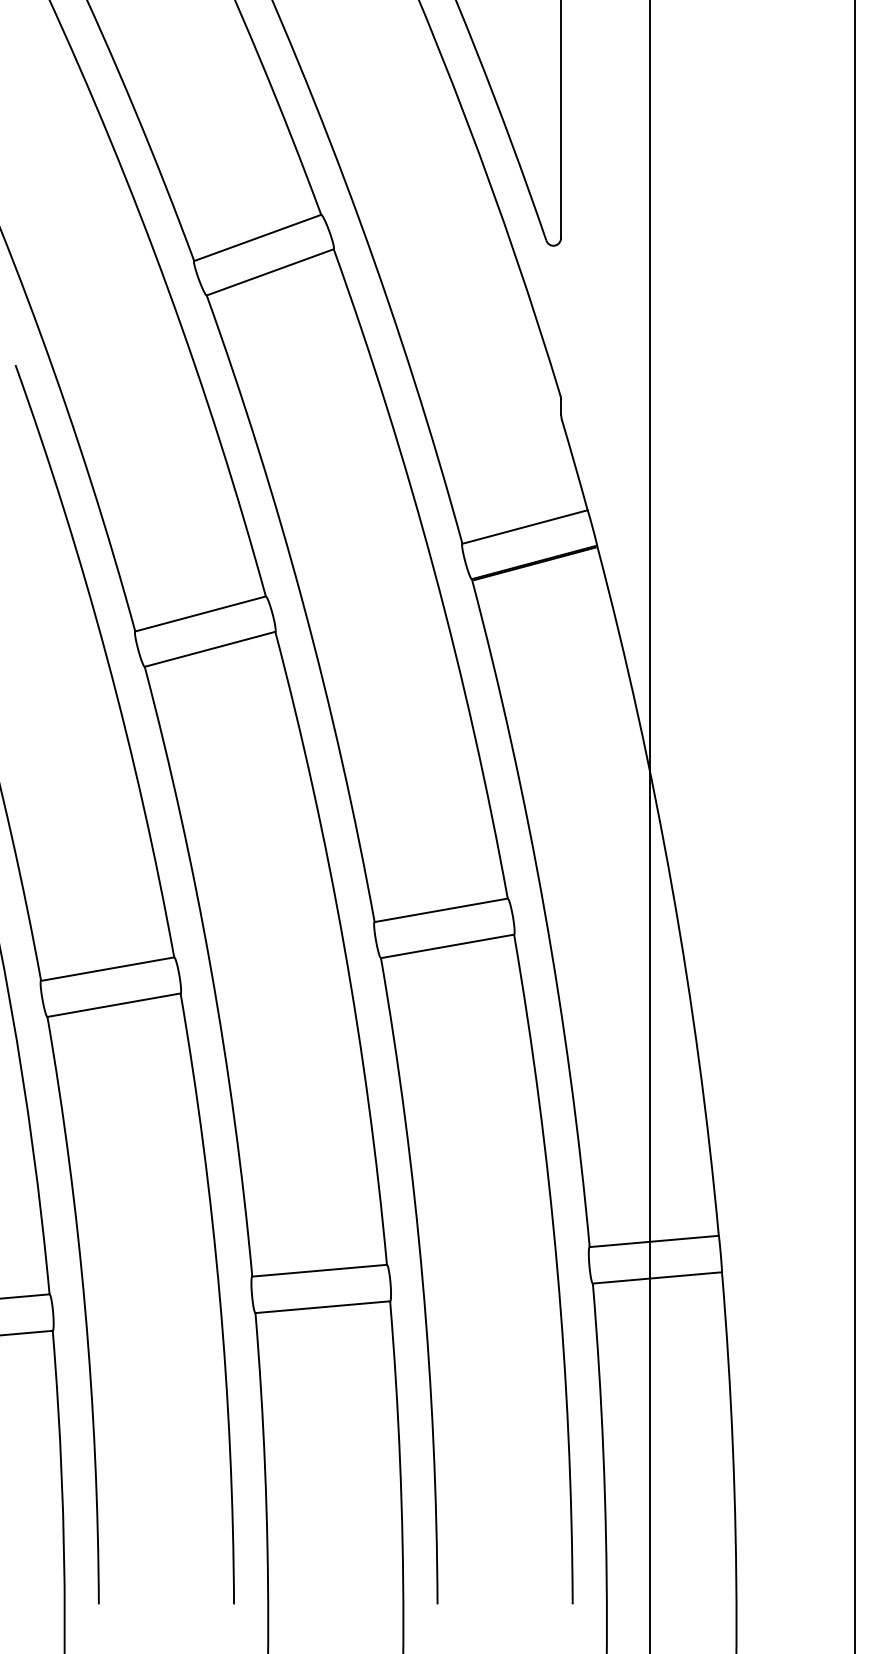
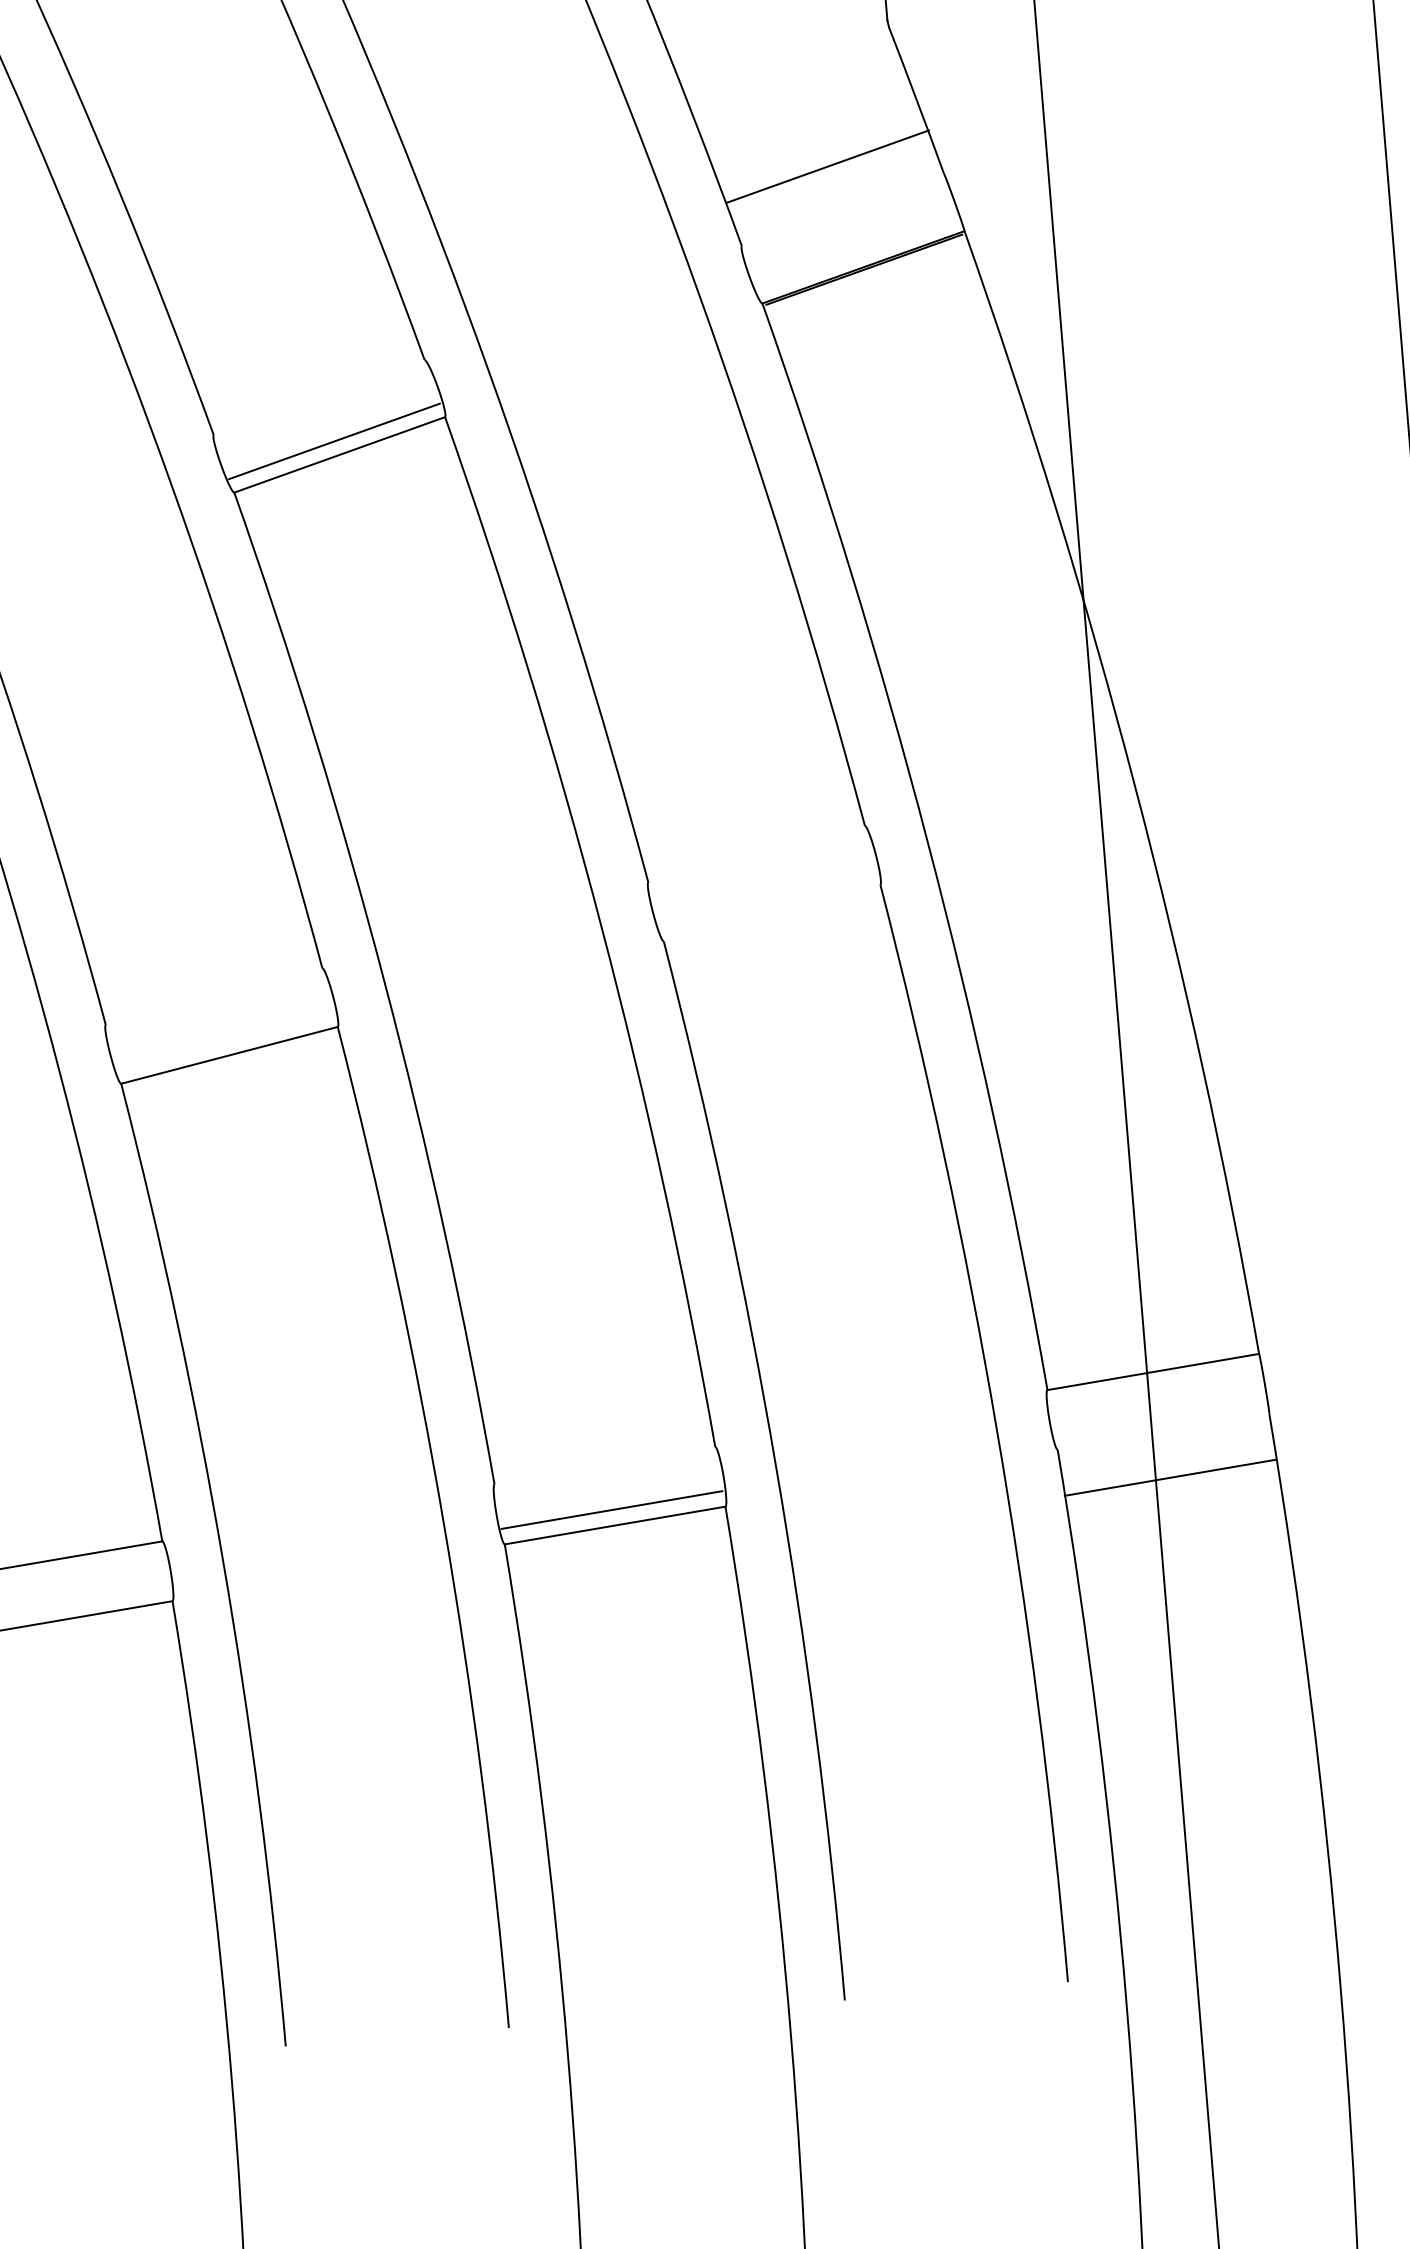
line: (524, 526) -> (826, 165), moved
line: (200, 613) -> (334, 440), moved
line: (440, 910) -> (755, 854), removed
line: (447, 946) -> (771, 913), removed
line: (107, 968) -> (213, 995), removed
line: (319, 1270) -> (611, 1509), moved
line: (656, 1277) -> (1169, 1477), moved

